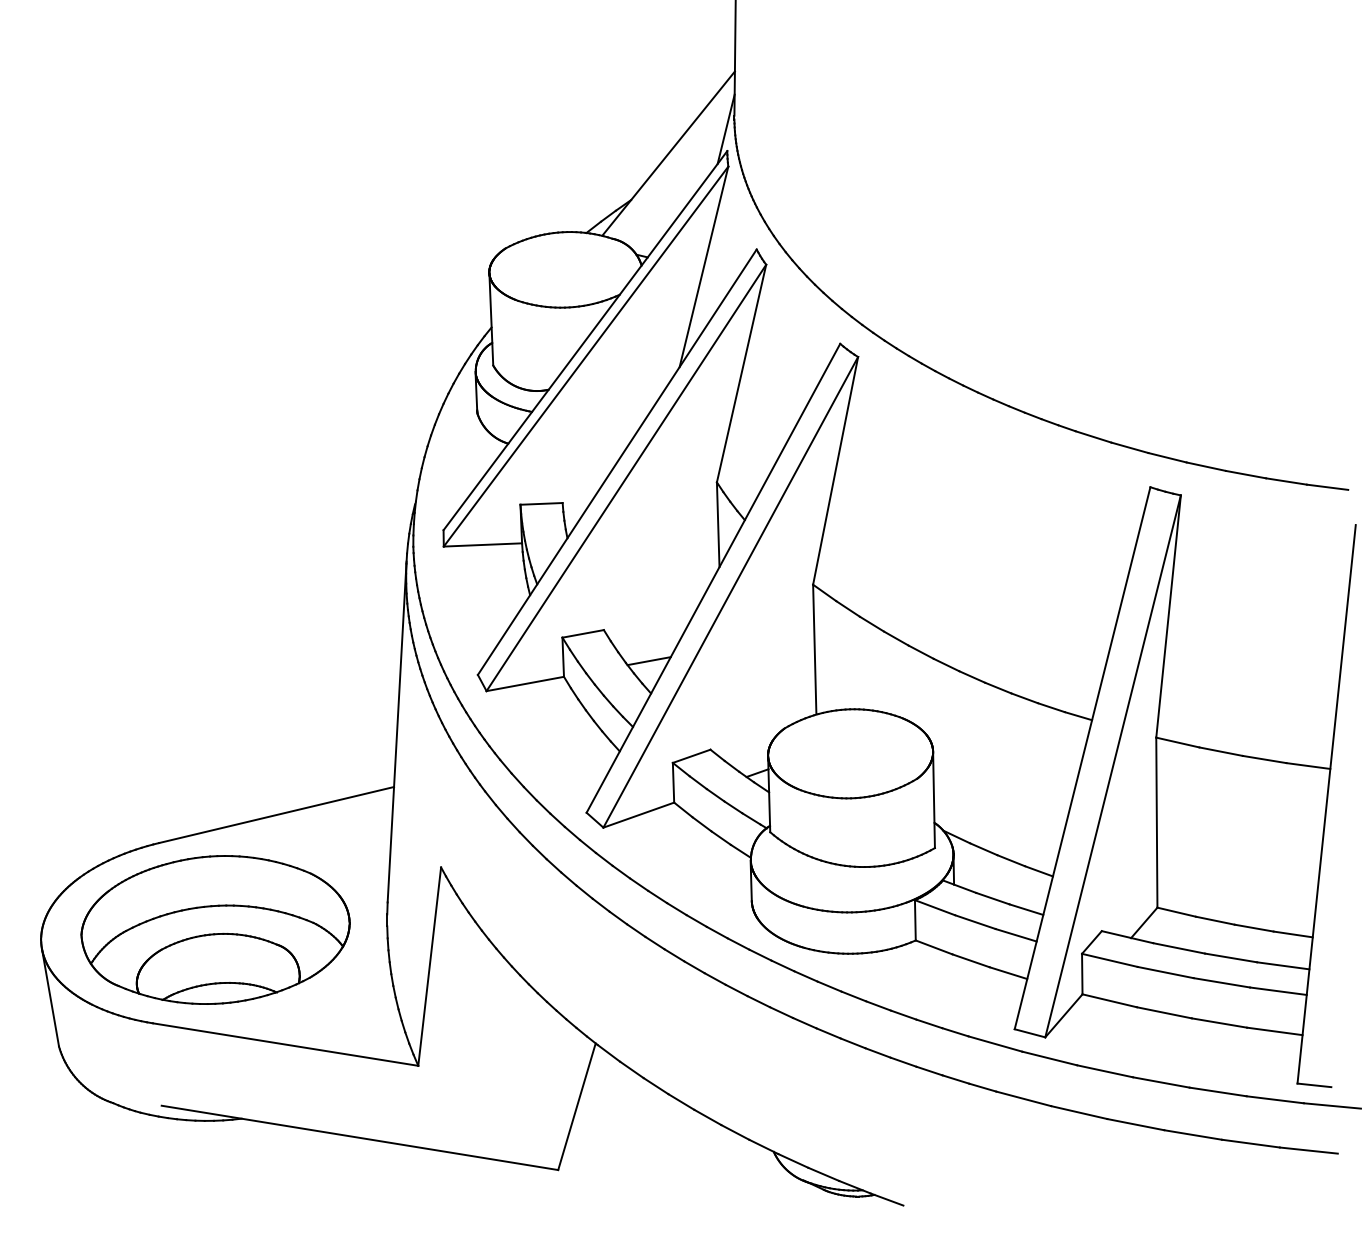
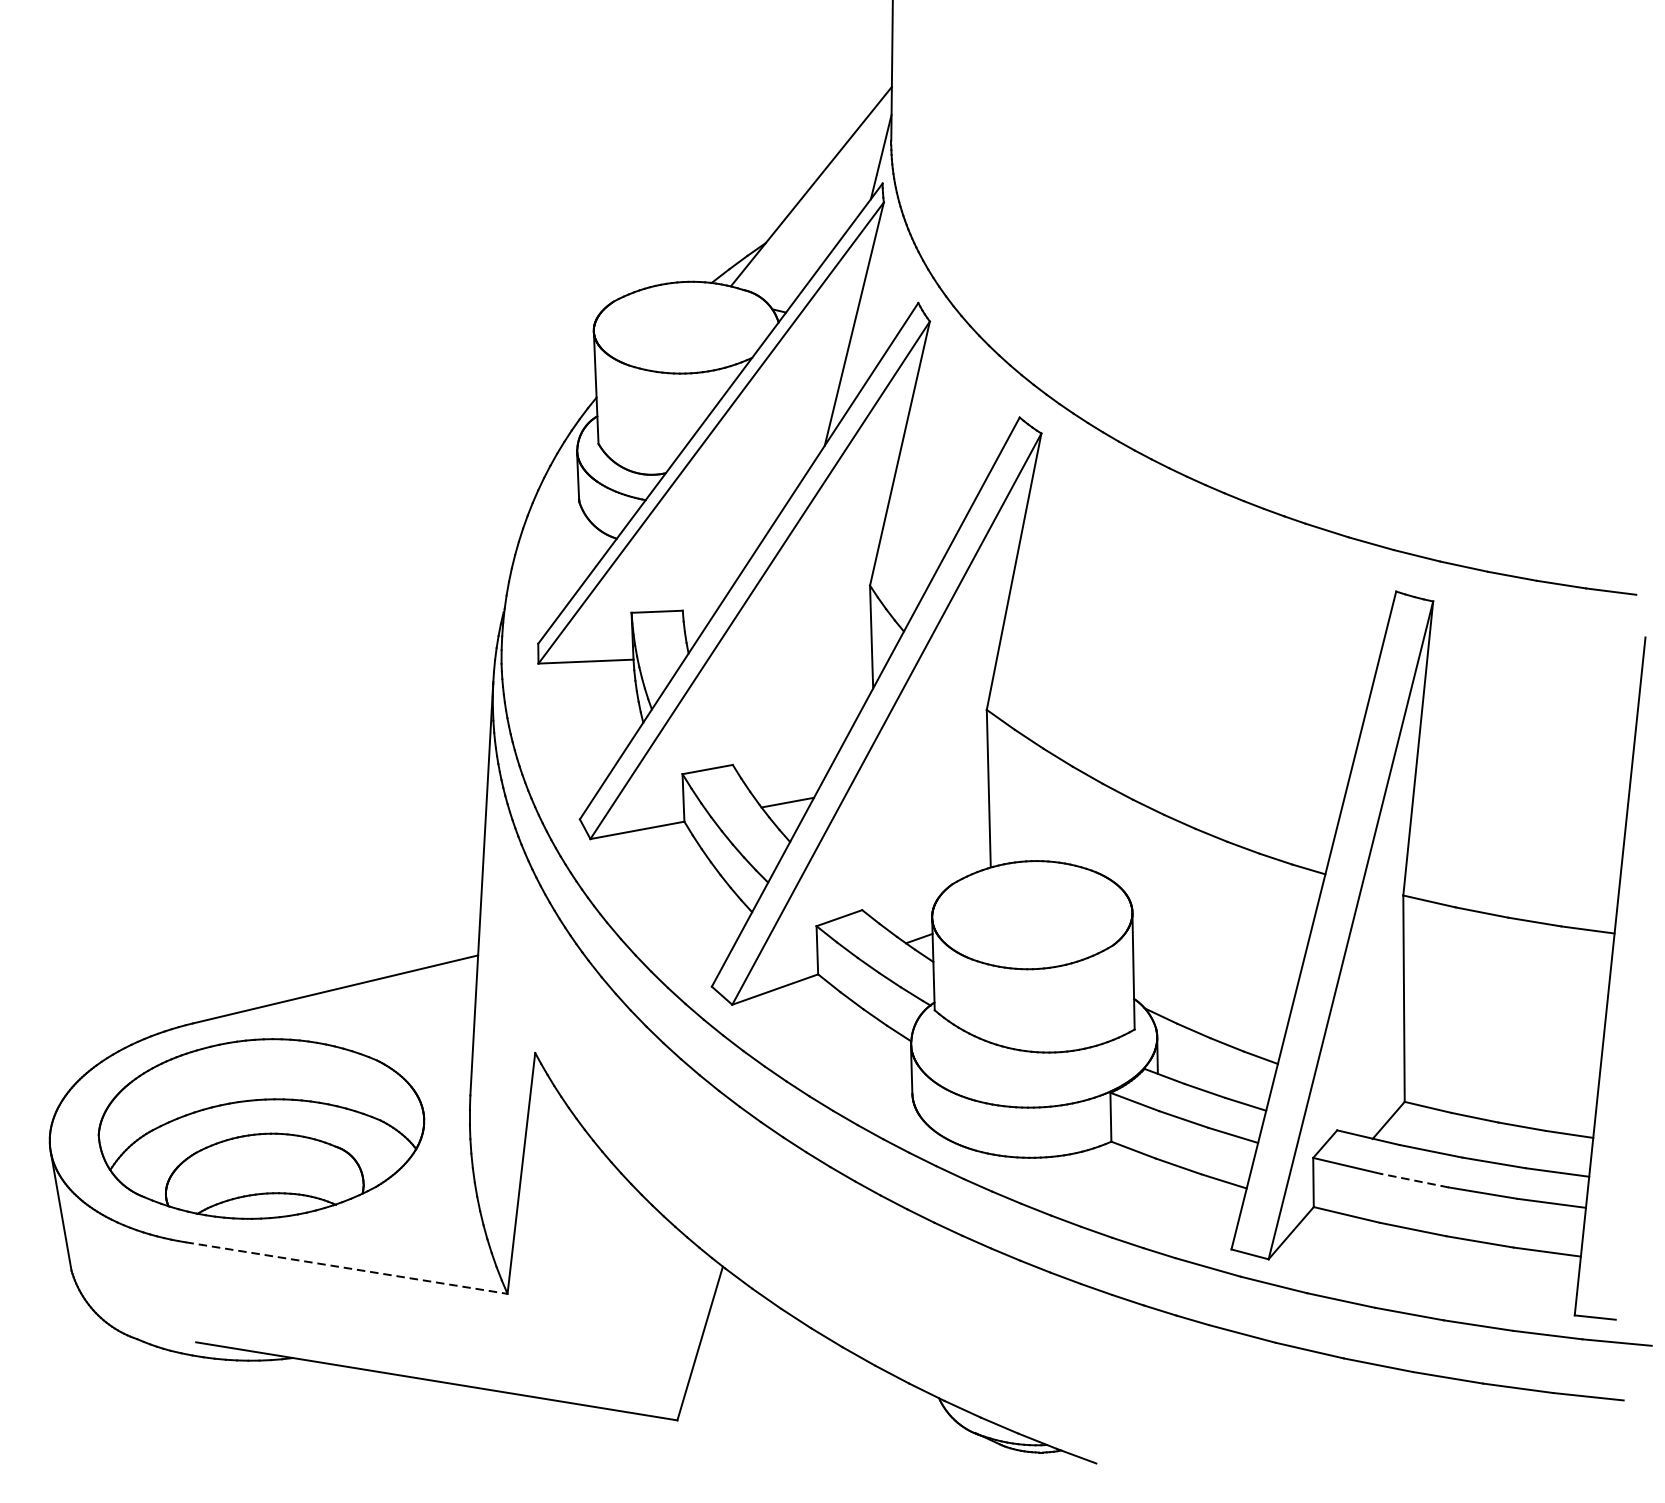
line: (1165, 972) -> (1414, 1180), solid -> dashed
line: (286, 1044) -> (347, 1267), solid -> dashed

